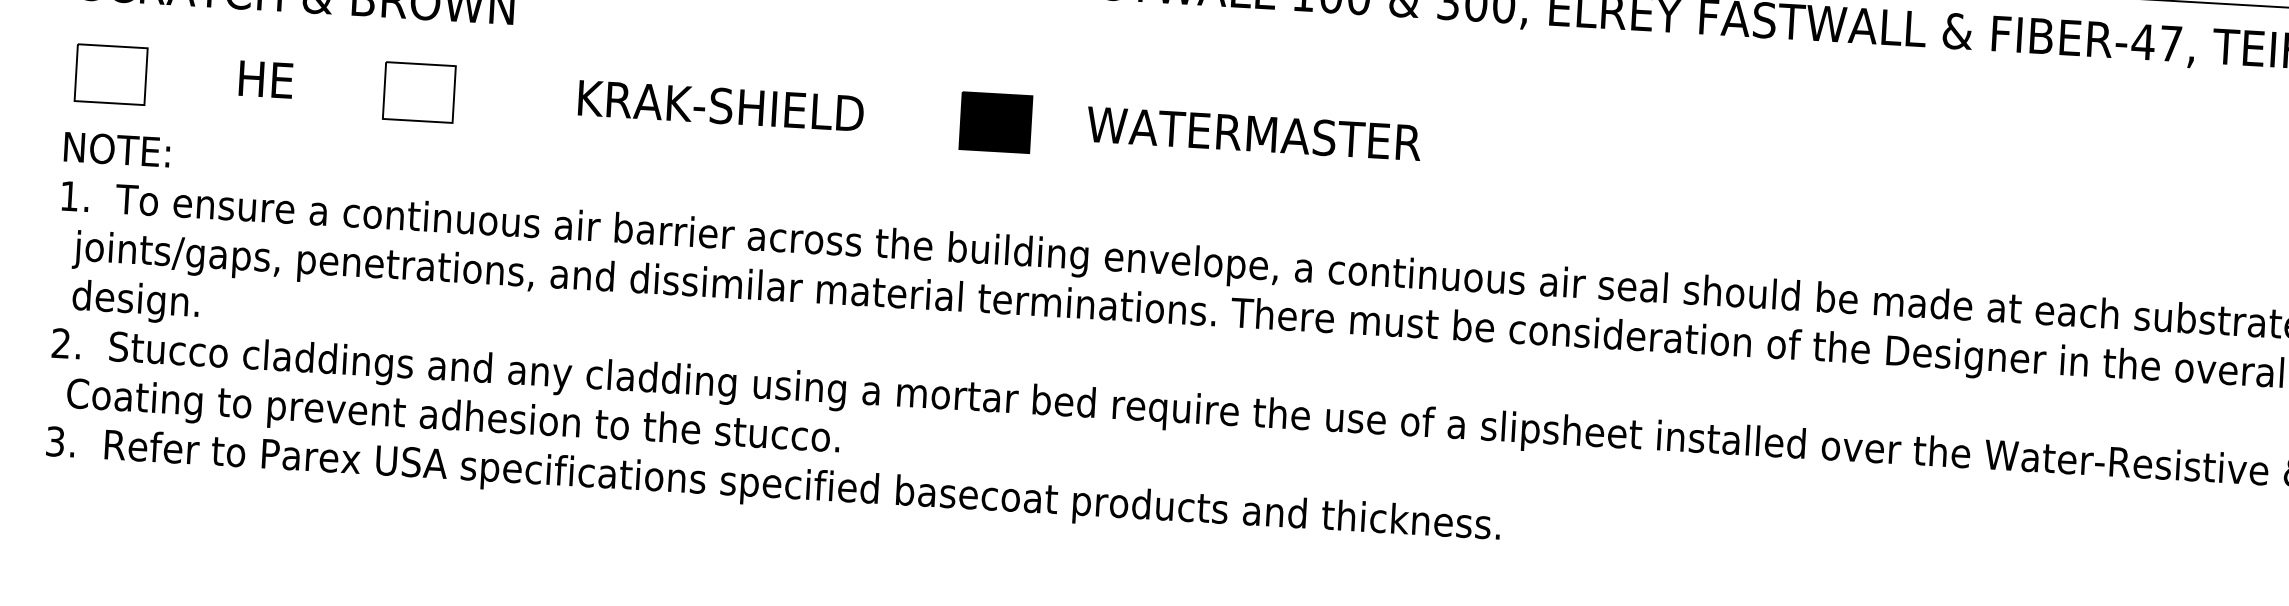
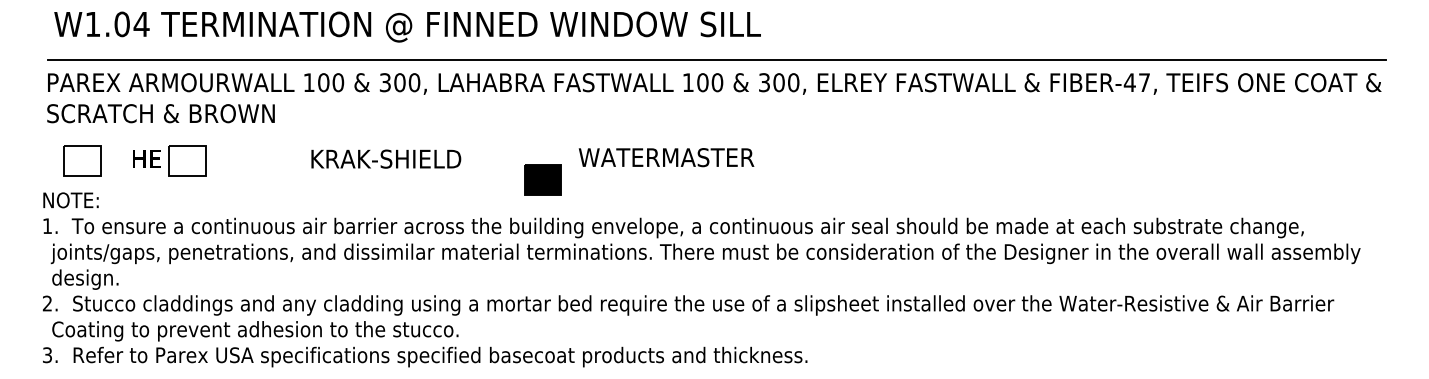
part: (111, 73) -> (82, 160), moved
part: (419, 91) -> (187, 160), moved
part: (995, 122) -> (542, 179), moved

